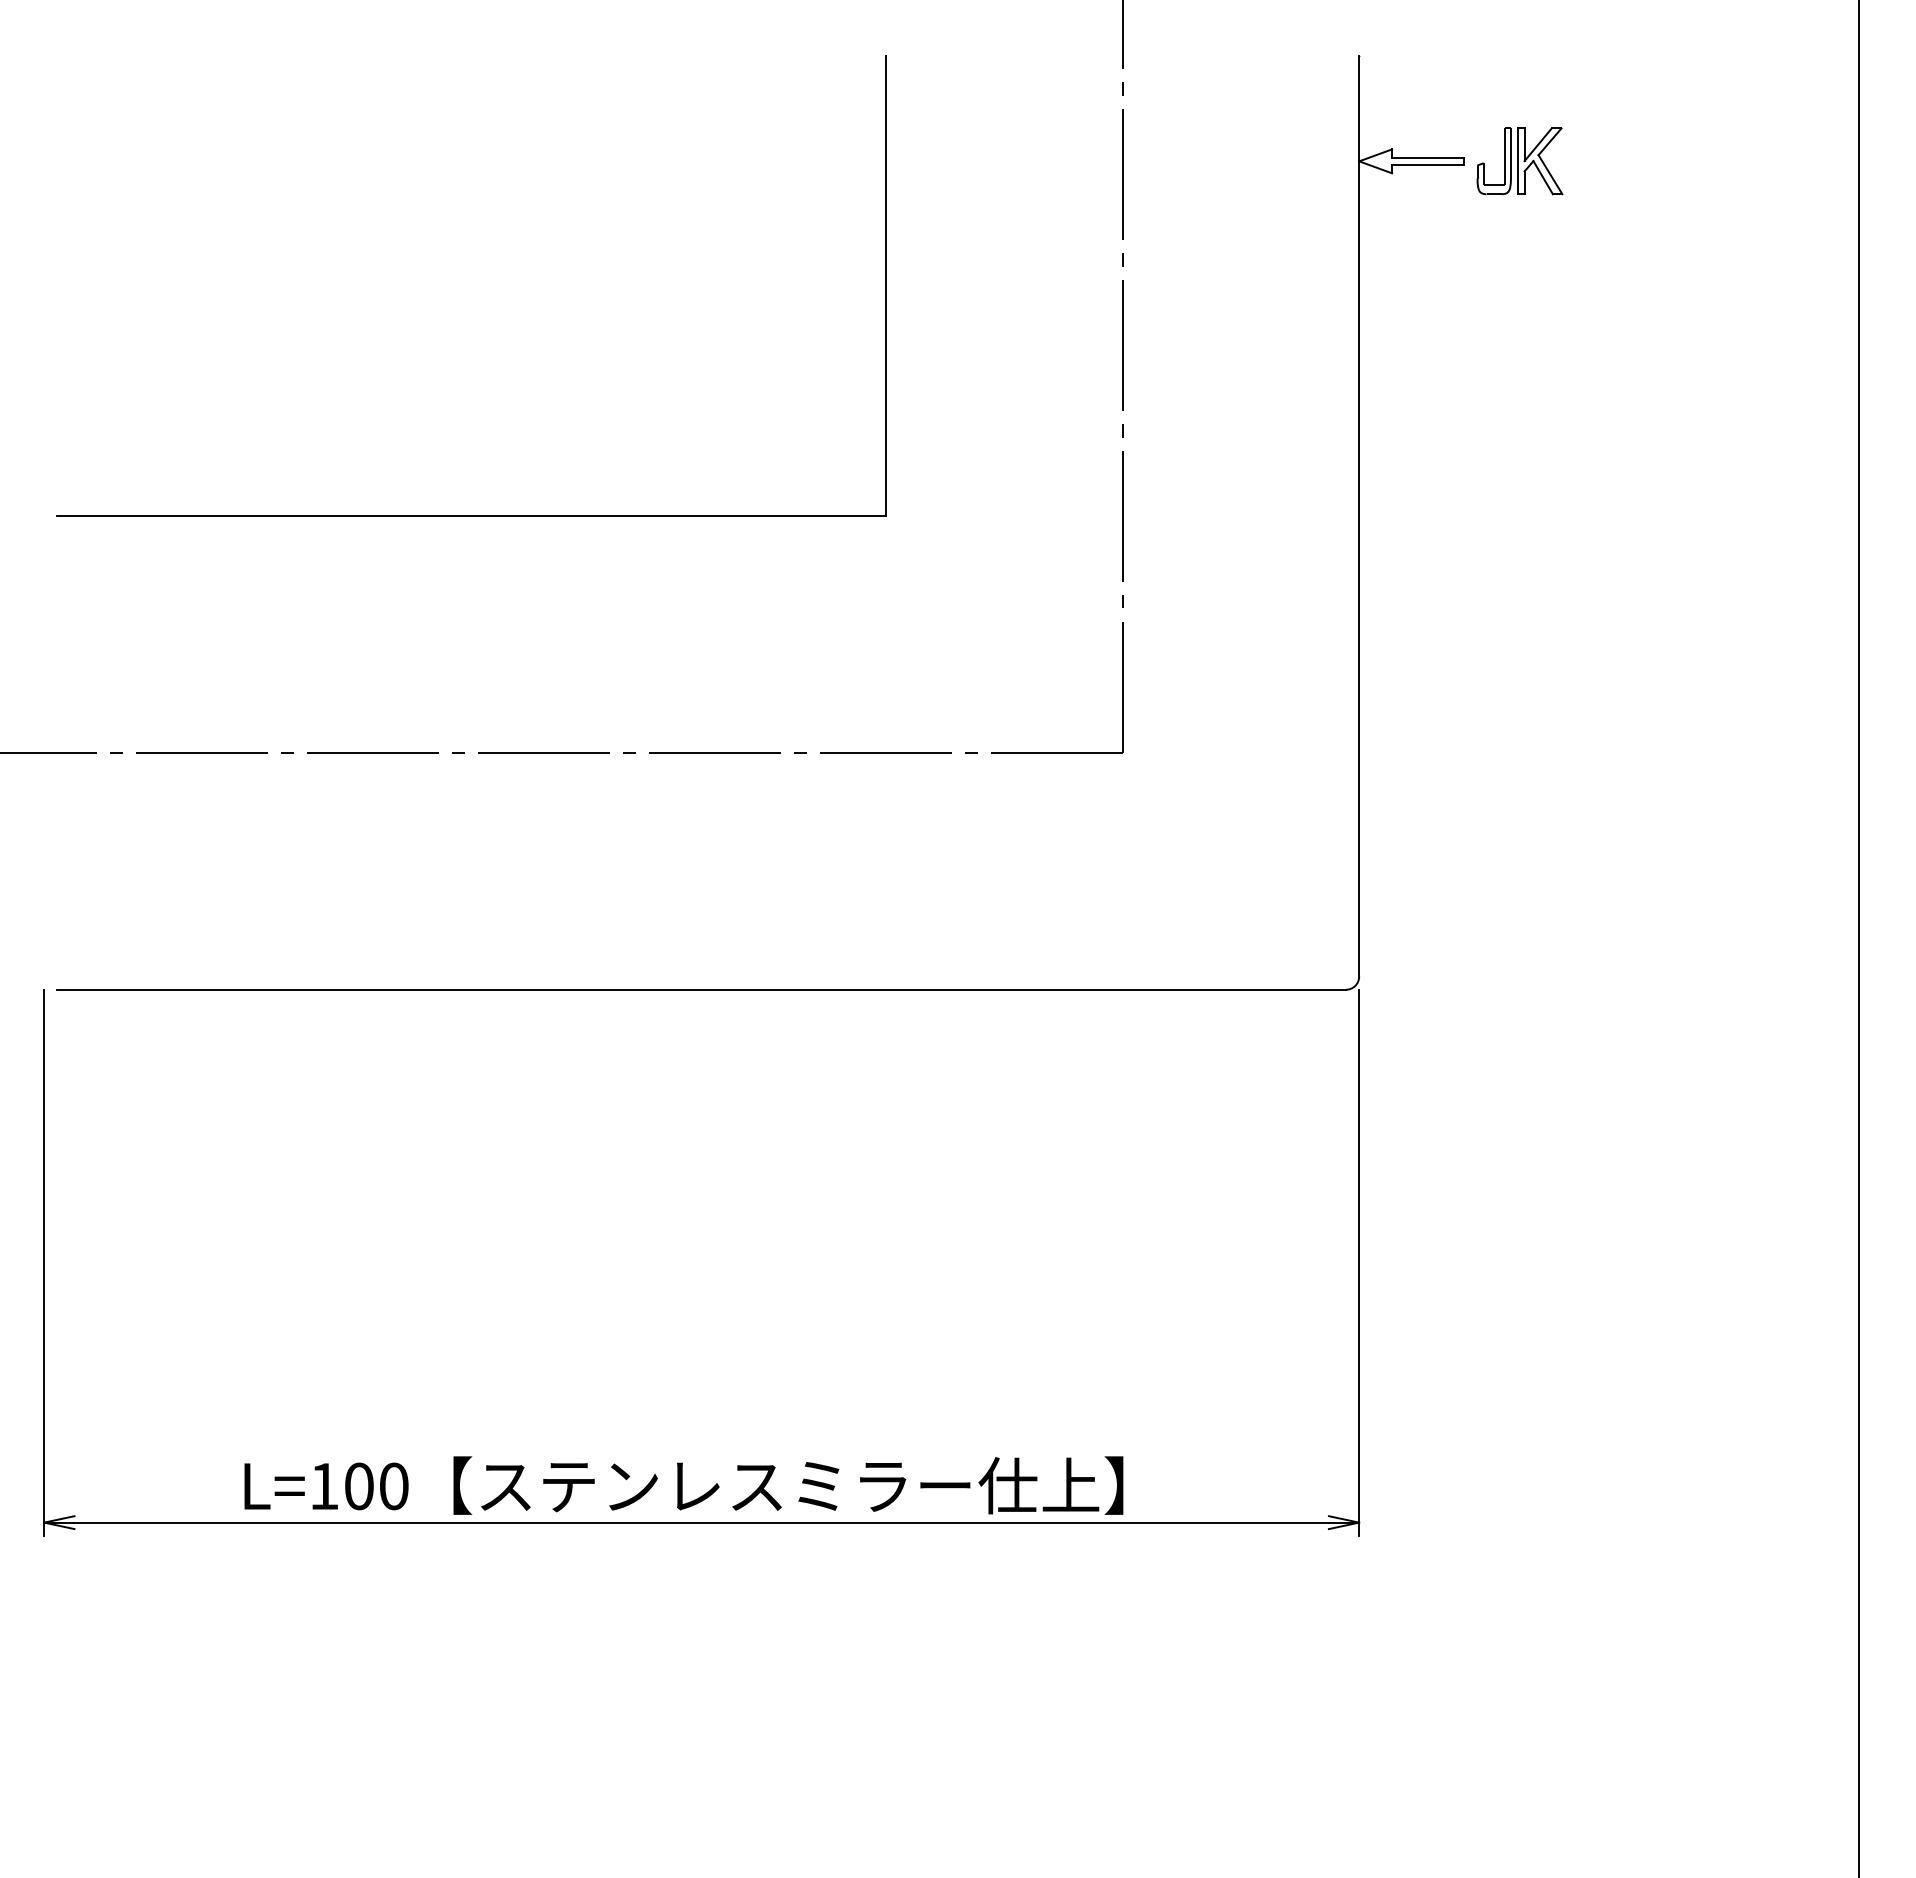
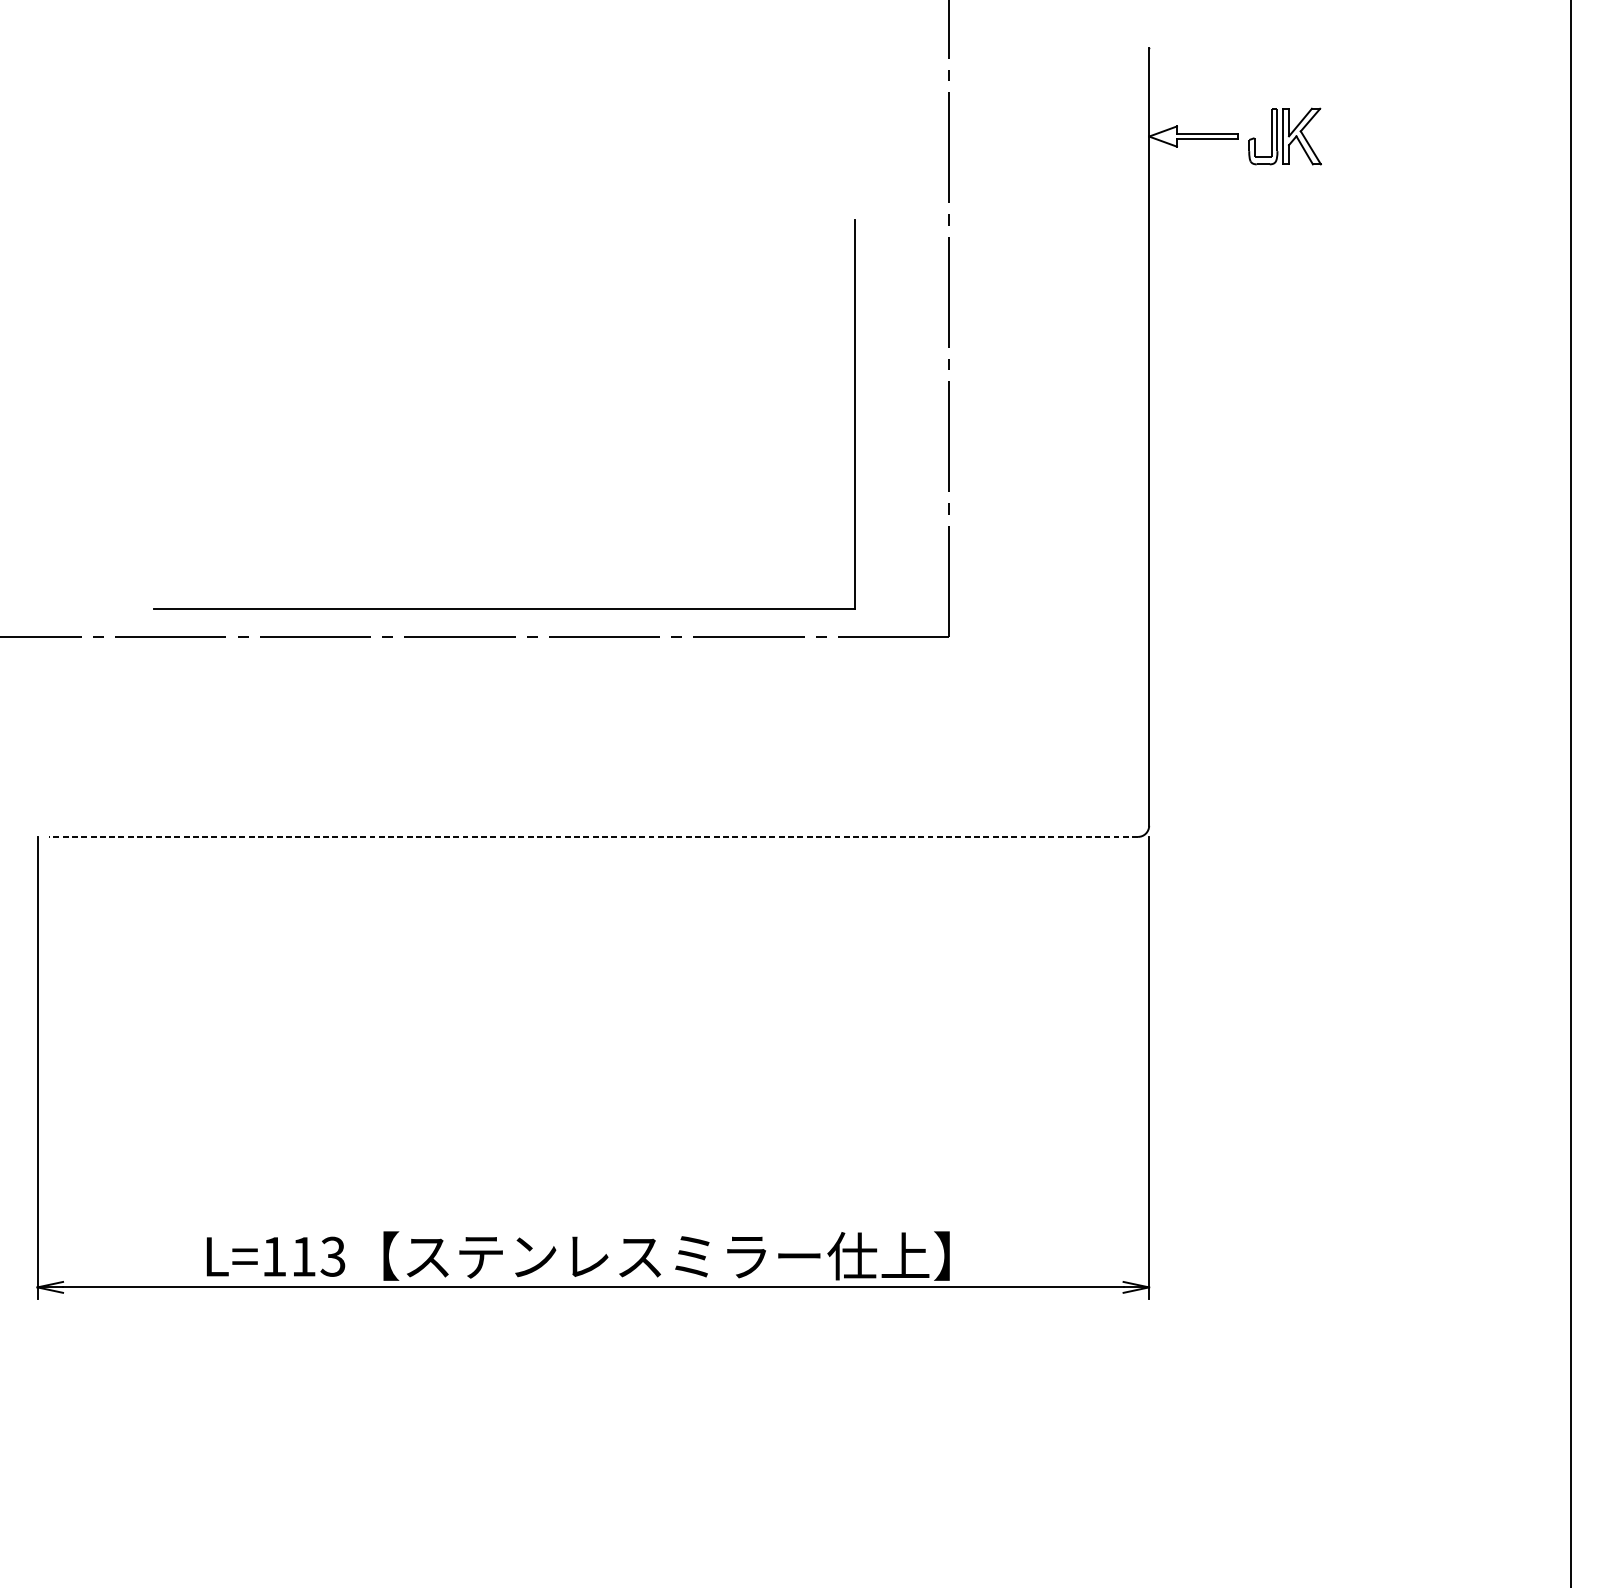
part: (471, 515) -> (504, 608), moved
line: (701, 989) -> (593, 836), solid -> dashed
text: (376, 1486) -> (318, 1256), L=100 -> L=113

